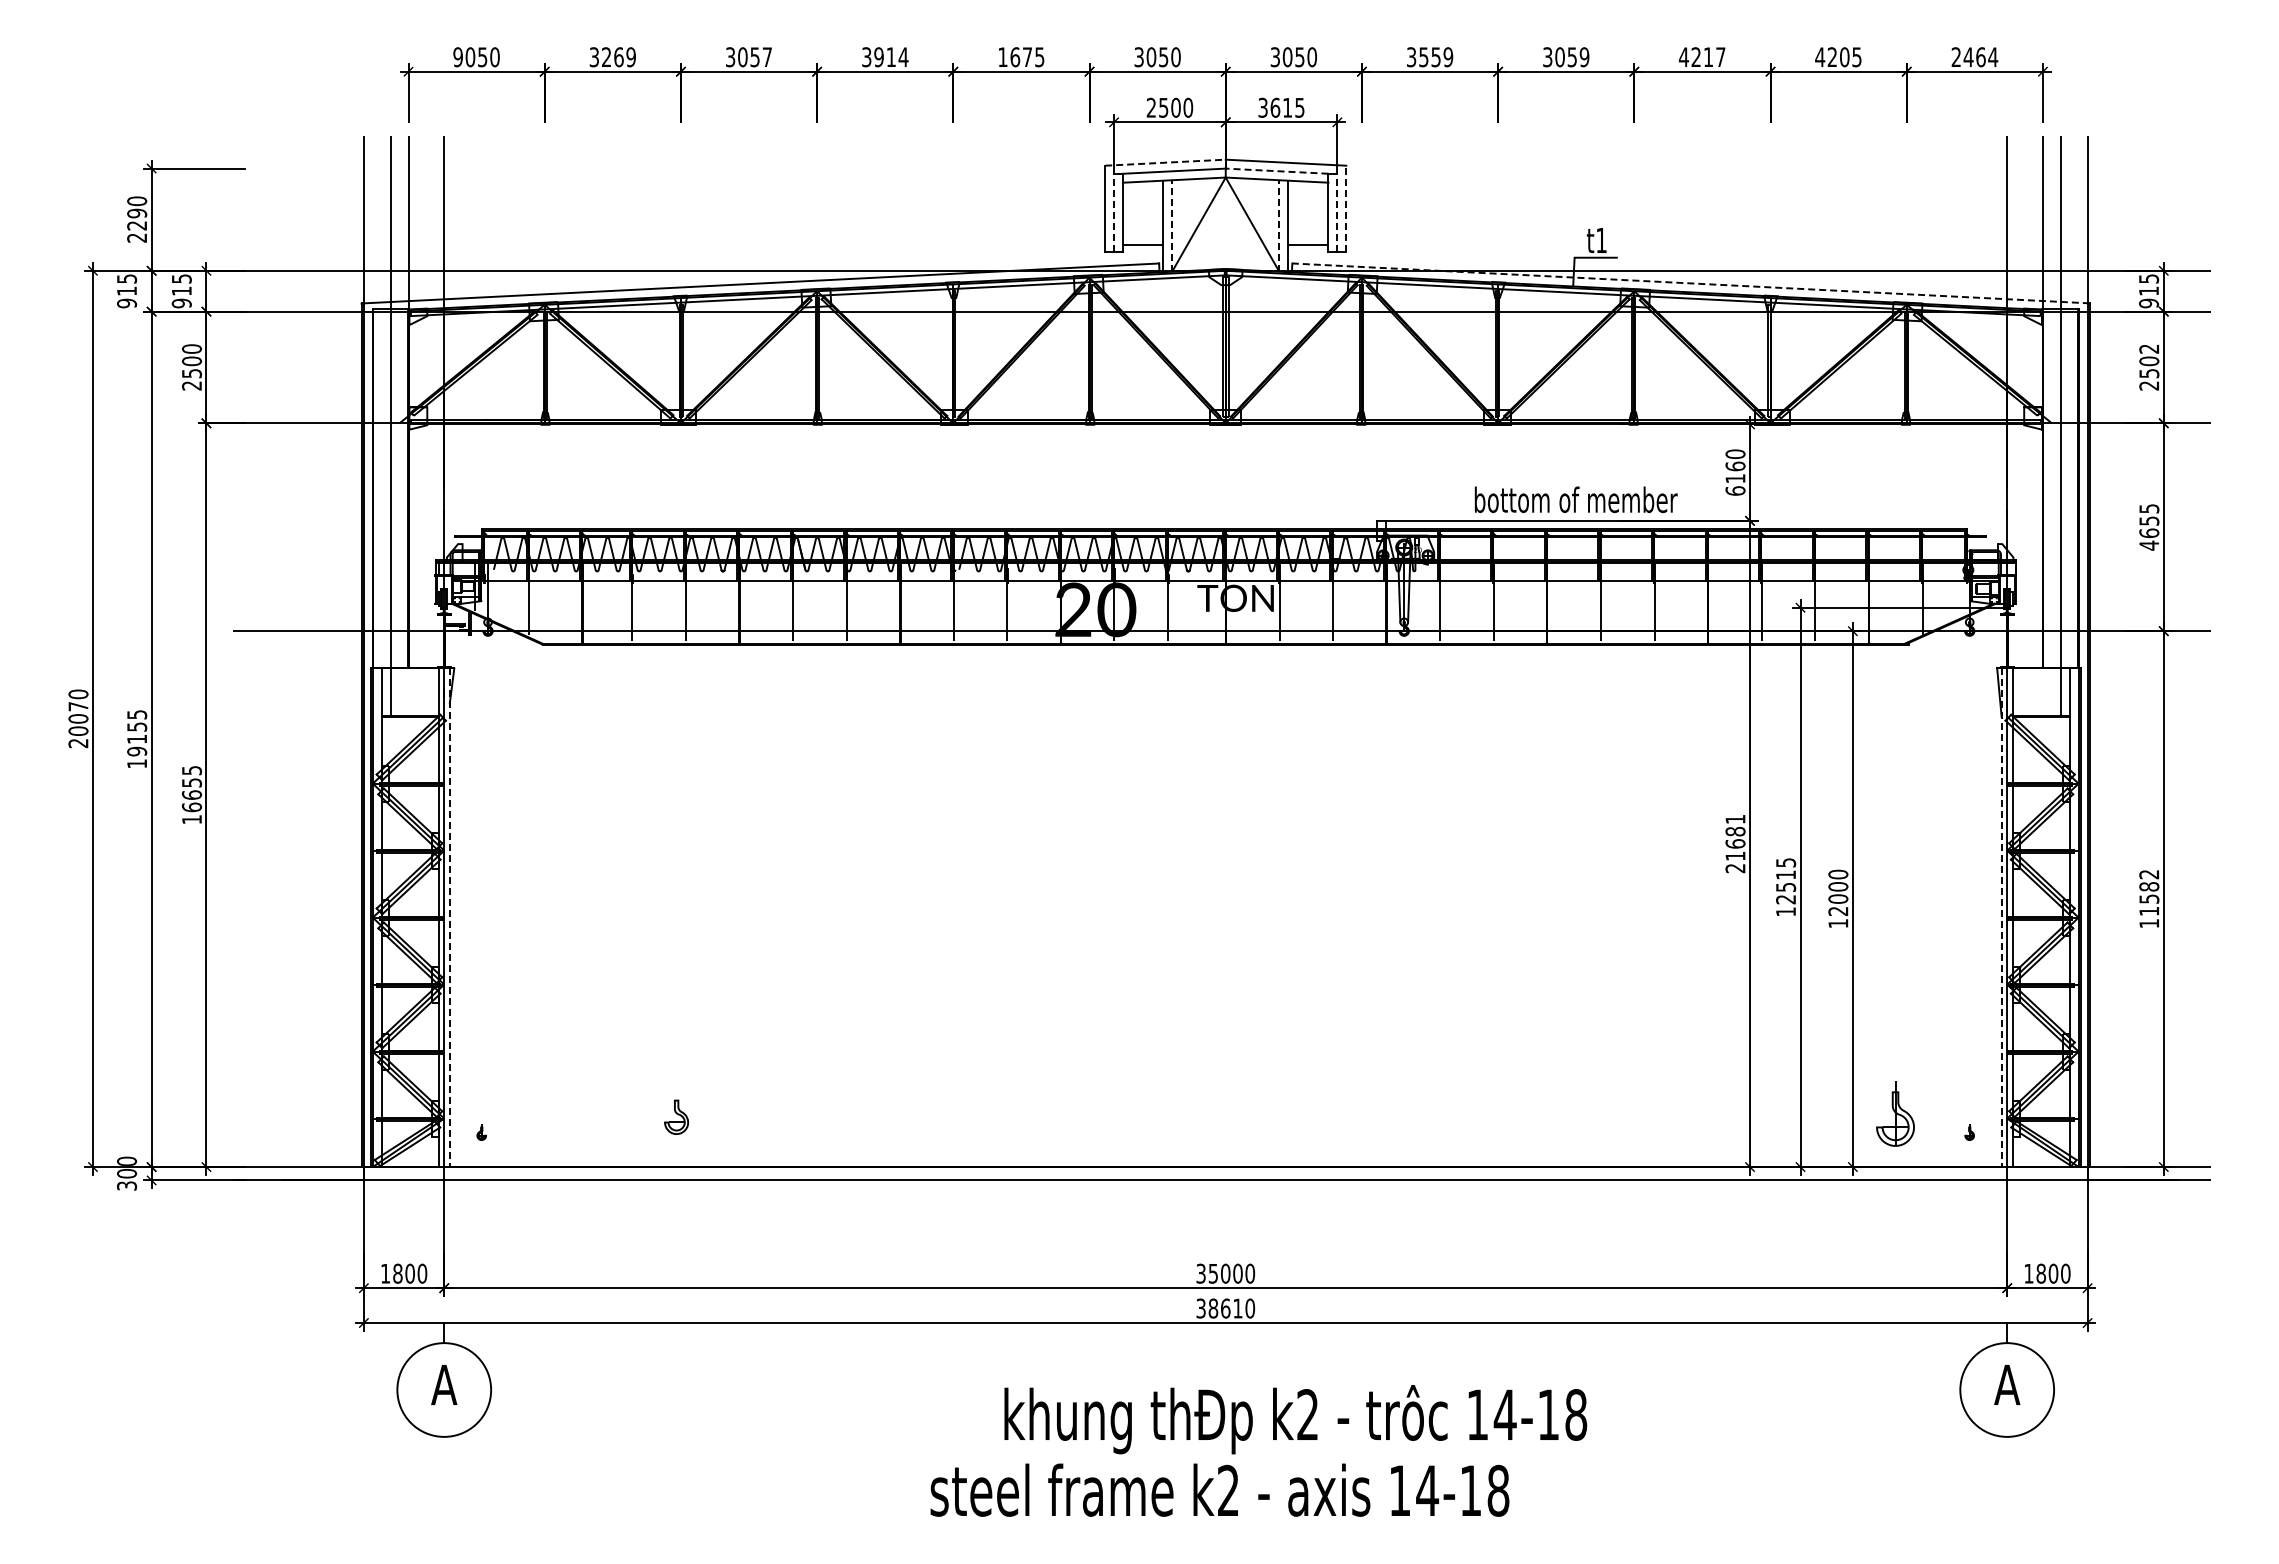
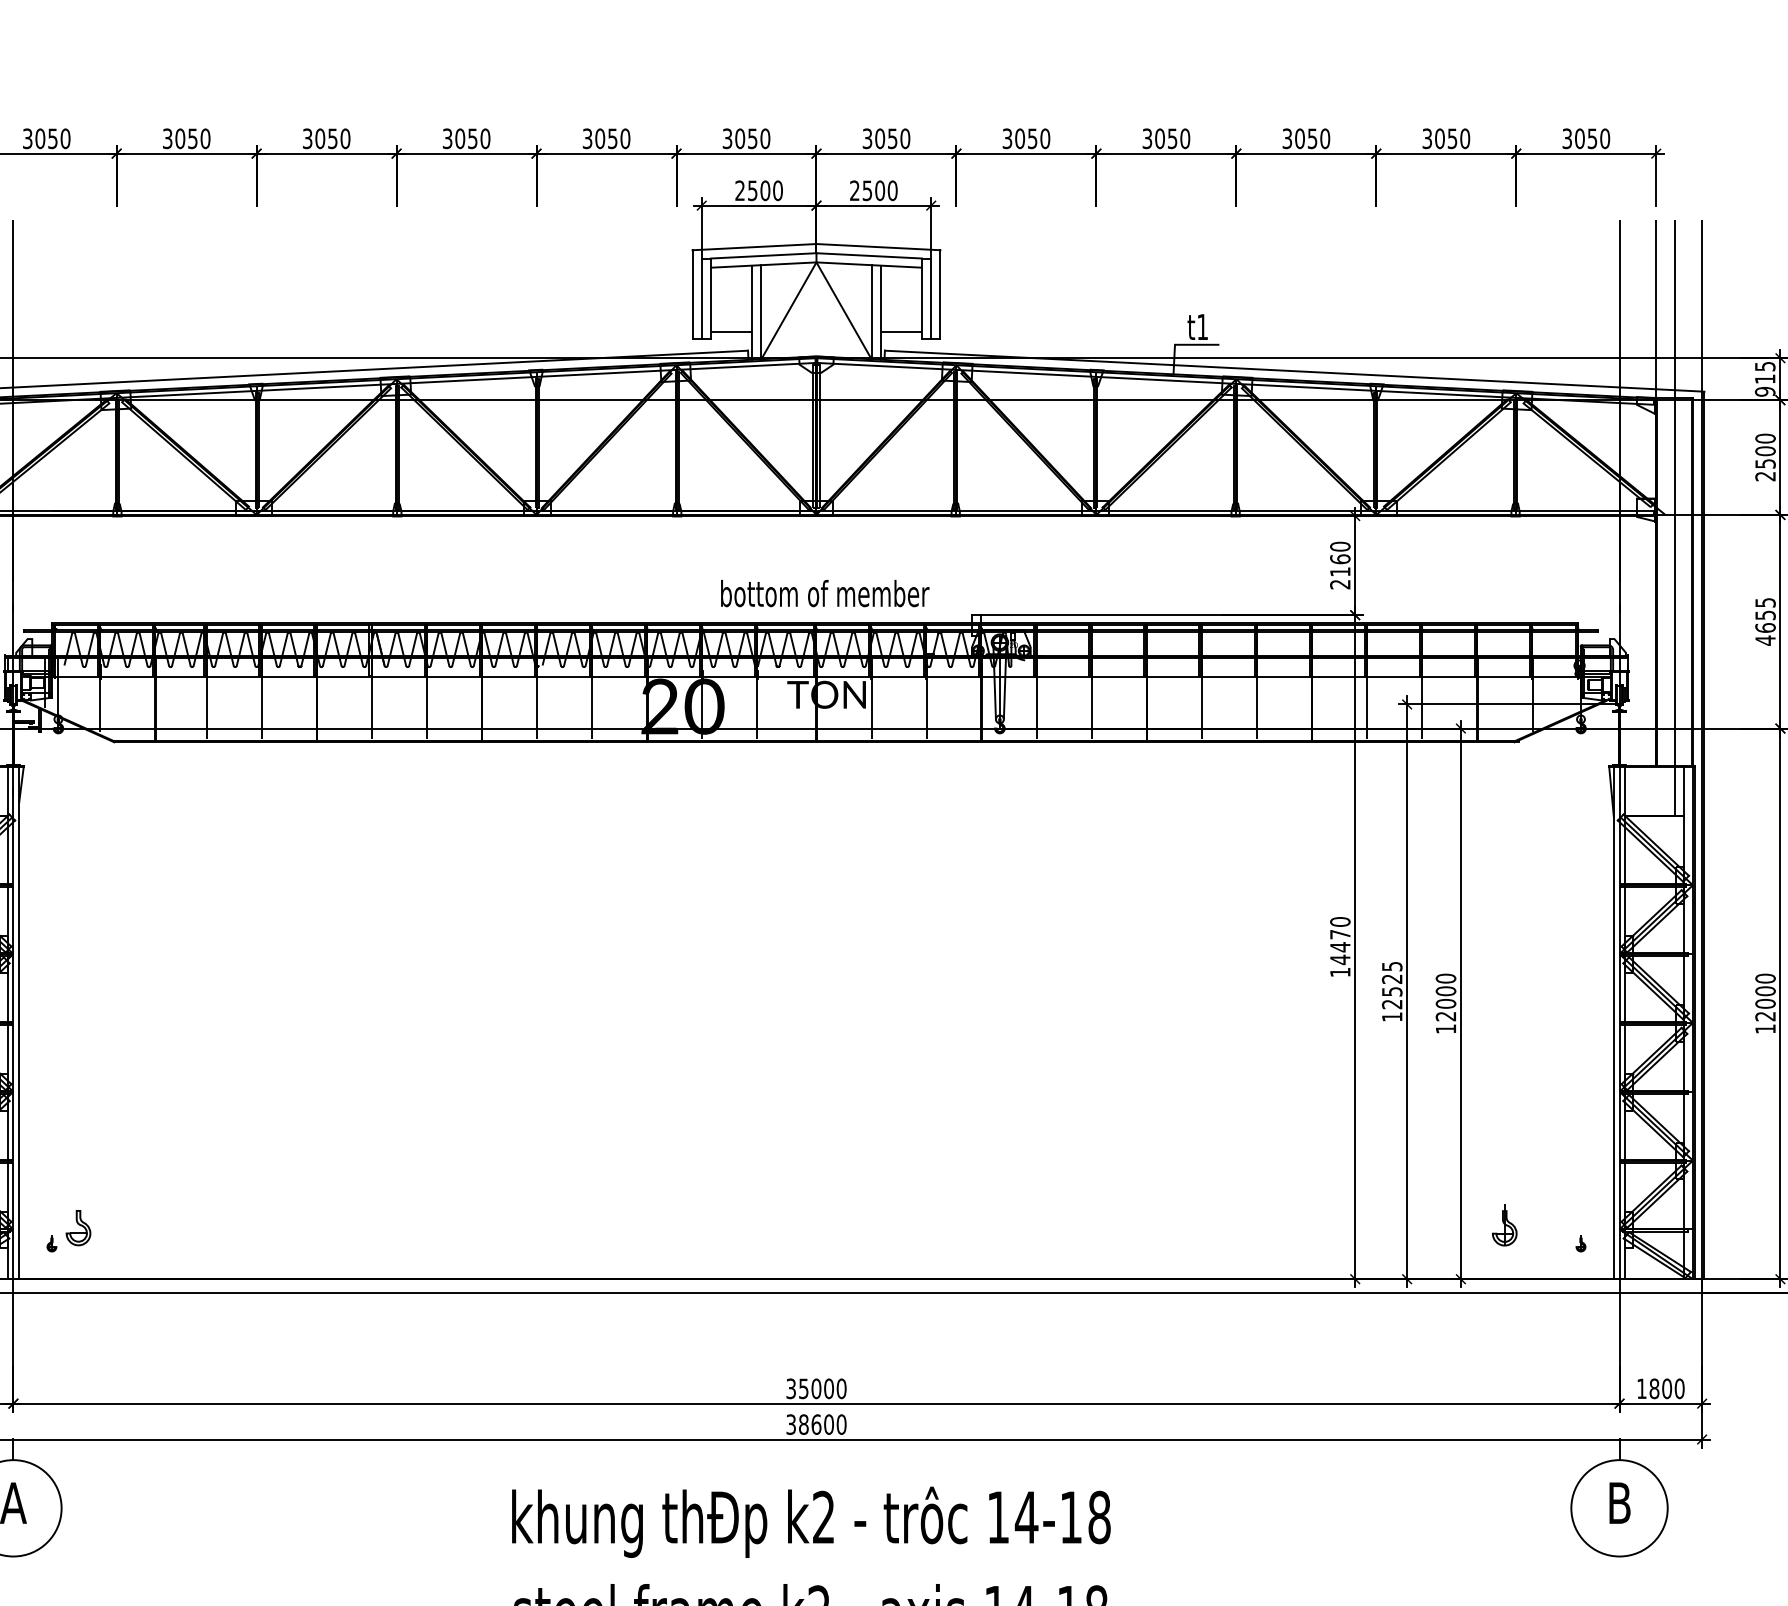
text: (457, 57) -> (27, 139), 9050 -> 3050
text: (618, 57) -> (192, 139), 3269 -> 3050
text: (767, 57) -> (345, 139), 3057 -> 3050
text: (891, 57) -> (473, 139), 3914 -> 3050
text: (1021, 57) -> (606, 139), 1675 -> 3050
text: (1436, 57) -> (1033, 139), 3559 -> 3050
text: (1584, 57) -> (1185, 139), 3059 -> 3050
text: (1701, 57) -> (1305, 139), 4217 -> 3050
text: (1838, 57) -> (1446, 139), 4205 -> 3050
text: (1974, 57) -> (1585, 139), 2464 -> 3050
text: (1281, 107) -> (873, 190), 3615 -> 2500
line: (1165, 162) -> (754, 246), dashed -> solid
line: (1276, 171) -> (868, 256), dashed -> solid
line: (1346, 208) -> (940, 294), dashed -> solid
line: (1114, 212) -> (702, 298), dashed -> solid
line: (1337, 212) -> (931, 298), dashed -> solid
line: (1172, 226) -> (761, 312), dashed -> solid
line: (1279, 226) -> (871, 312), dashed -> solid
line: (1690, 283) -> (1294, 371), dashed -> solid
text: (2149, 348) -> (1765, 438), 2502 -> 2500
text: (1735, 490) -> (1340, 583), 6160 -> 2160
text: (1575, 499) -> (824, 593), moved
text: (1735, 843) -> (1340, 946), 21681 -> 14470
text: (1785, 874) -> (1391, 978), 12515 -> 12525
text: (2149, 892) -> (1765, 997), 11582 -> 12000
line: (449, 918) -> (18, 1023), dashed -> solid
line: (2001, 918) -> (1613, 1023), dashed -> solid
part: (1895, 1114) -> (1504, 1225), size x0.62
part: (676, 1116) -> (78, 1227), moved
text: (1237, 1308) -> (828, 1424), 38610 -> 38600
text: (2007, 1384) -> (1619, 1502), A -> B
text: (1295, 1419) -> (811, 1522), moved

